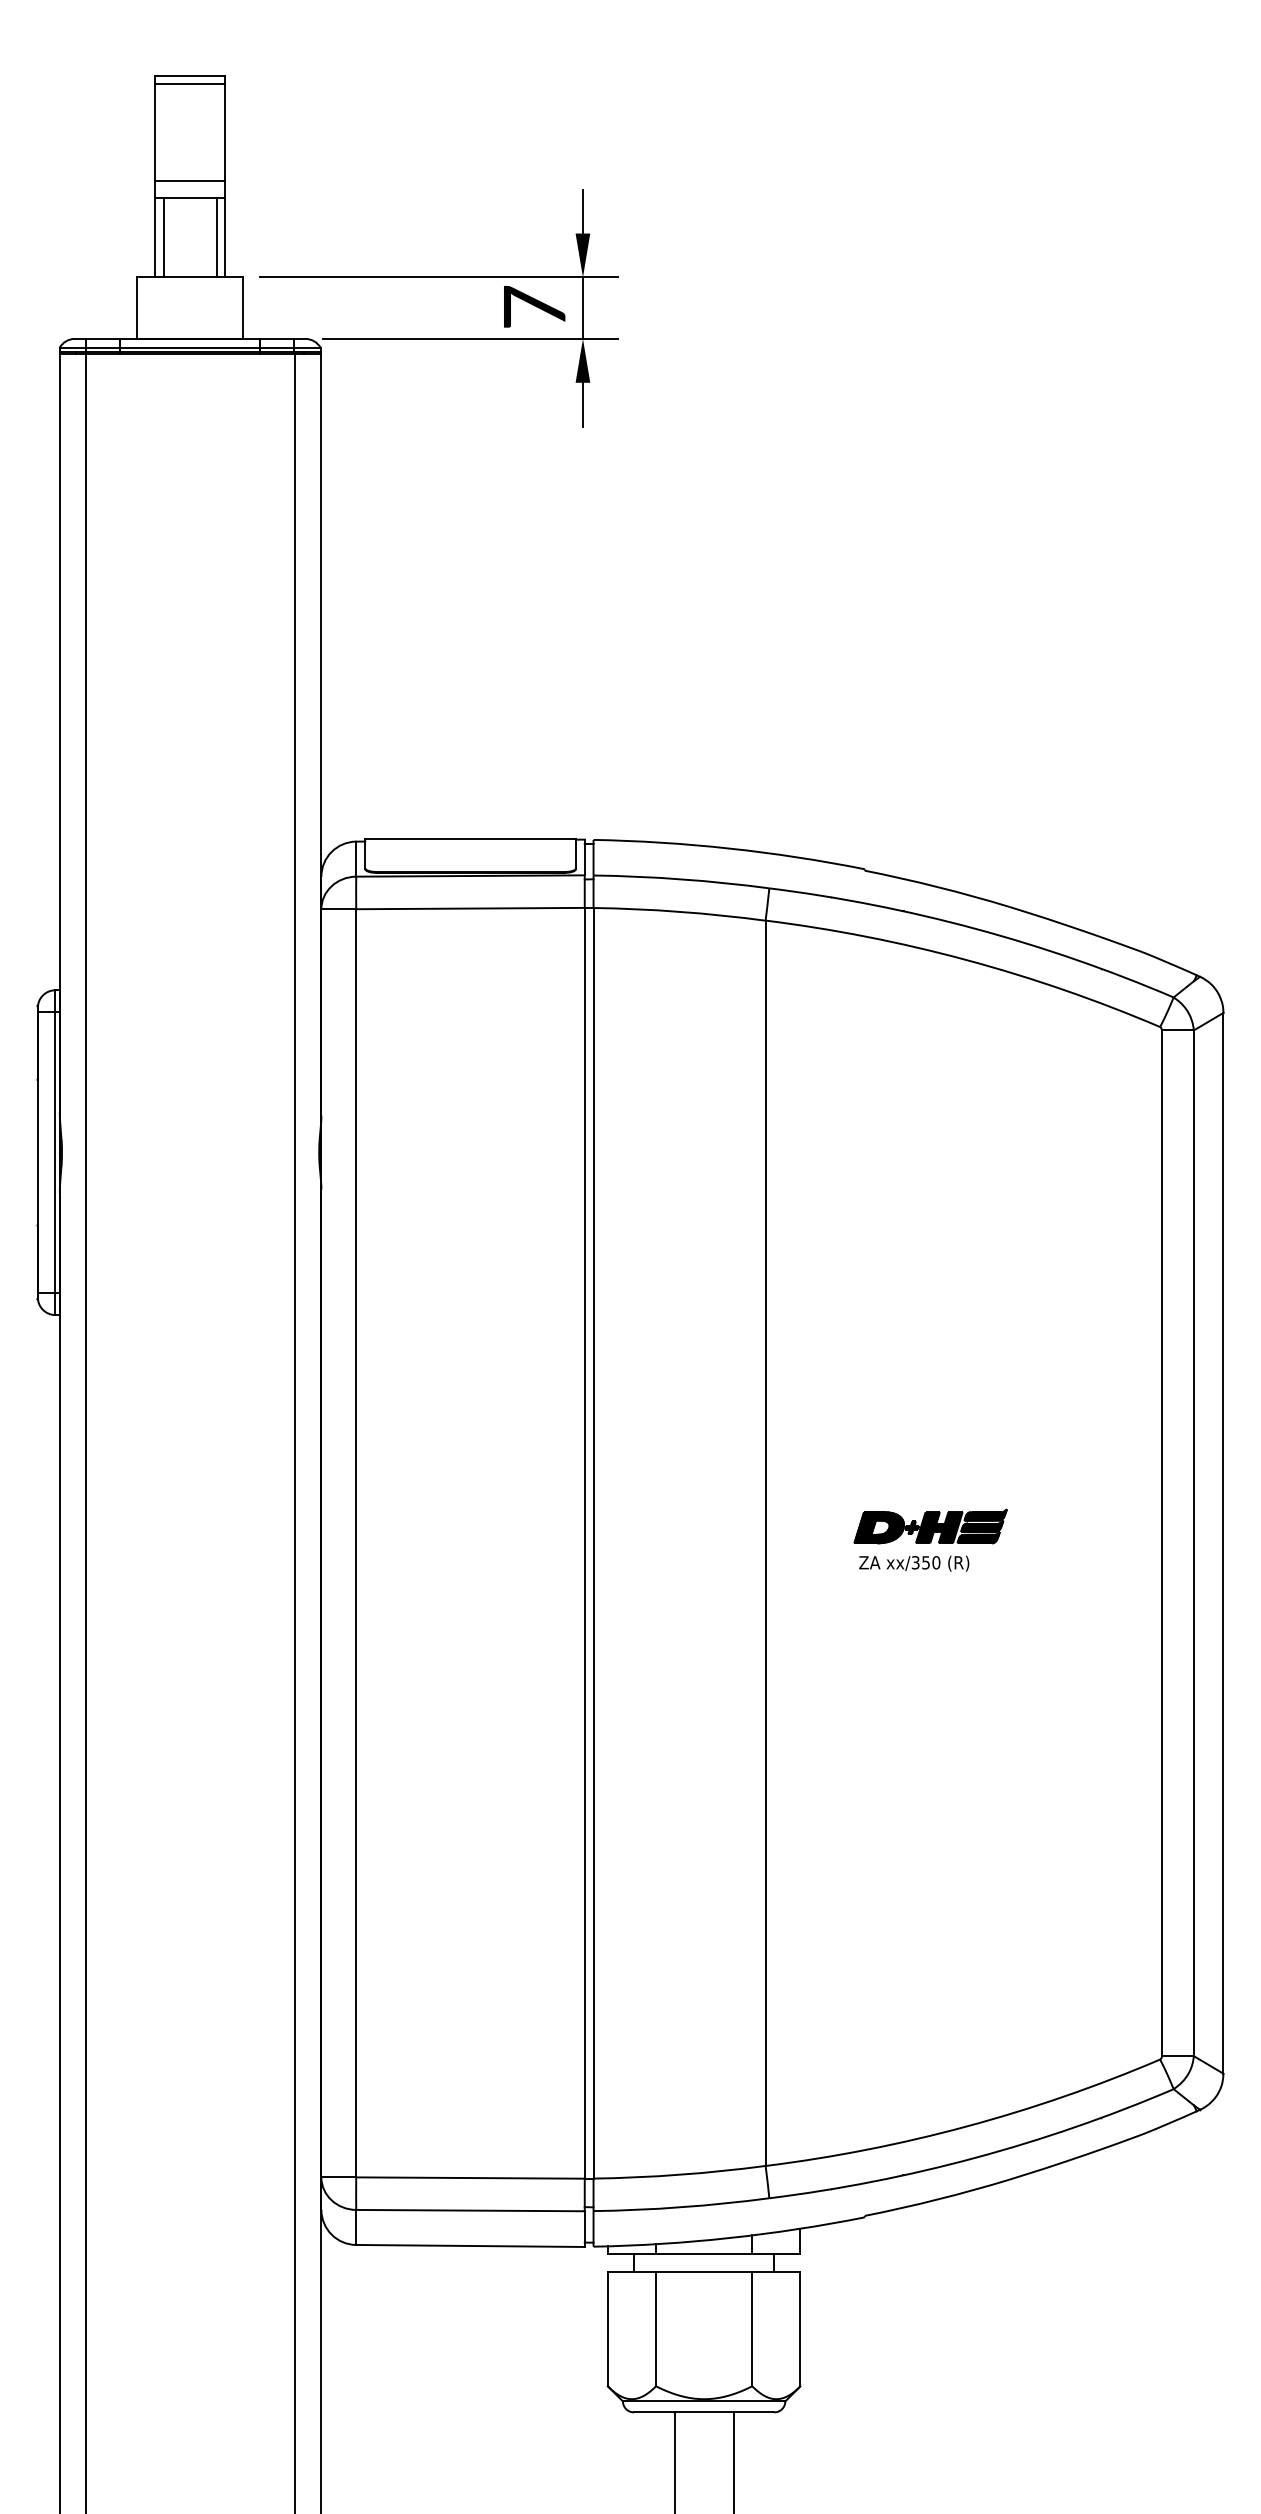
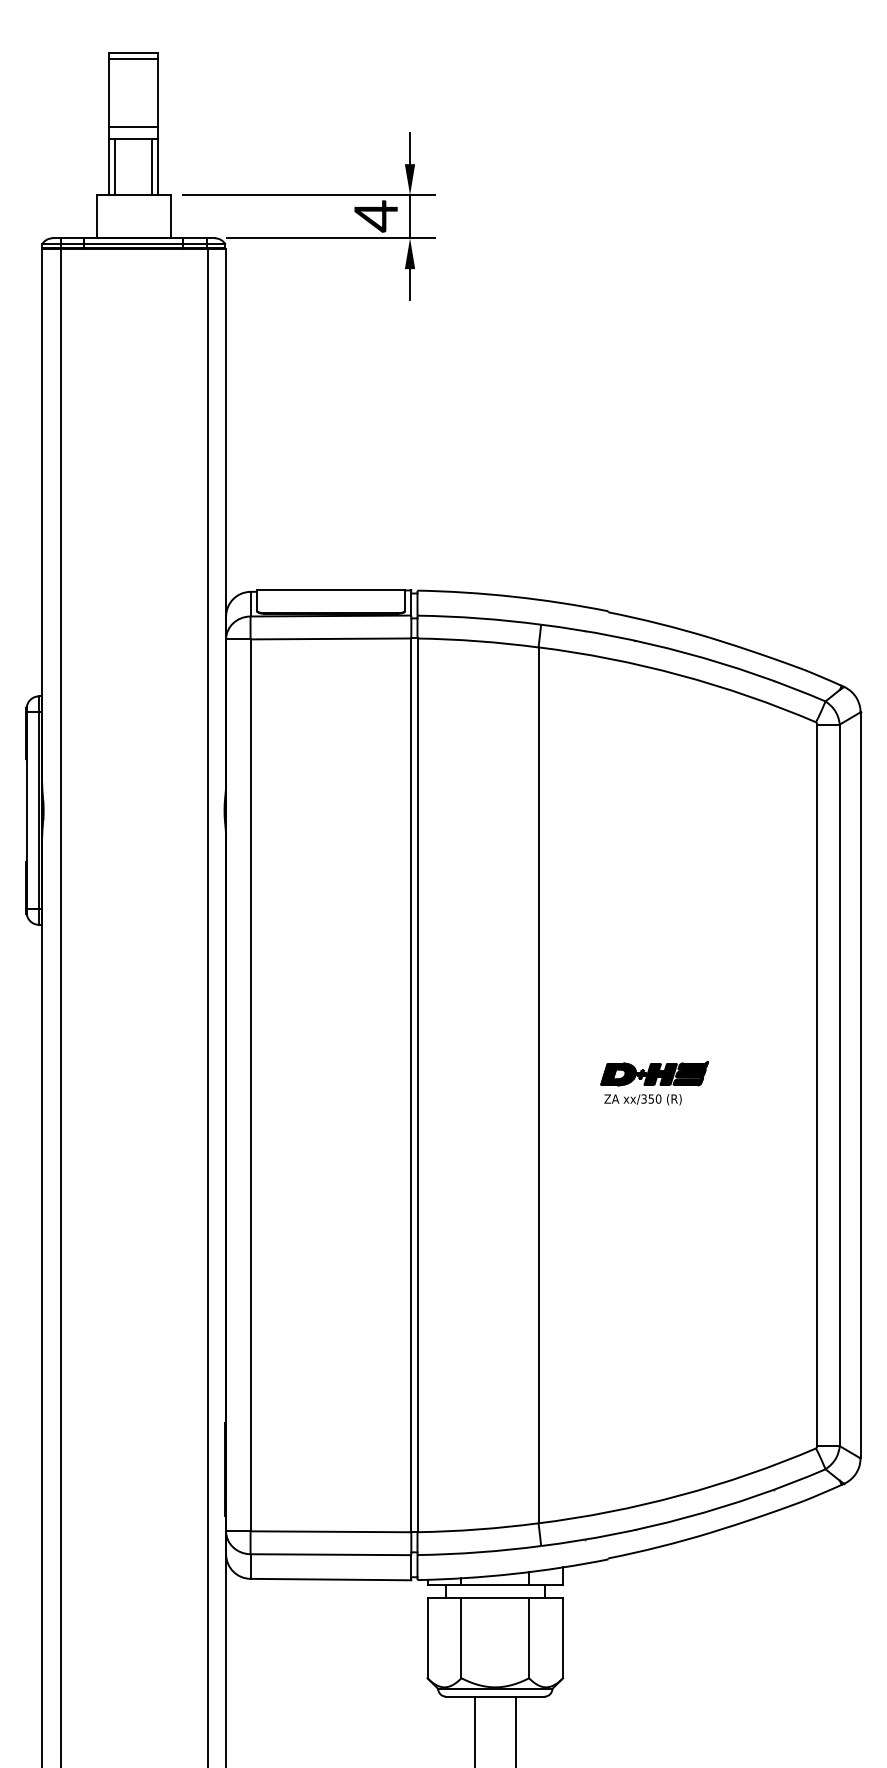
text: (533, 307) -> (375, 216), 7 -> 4

